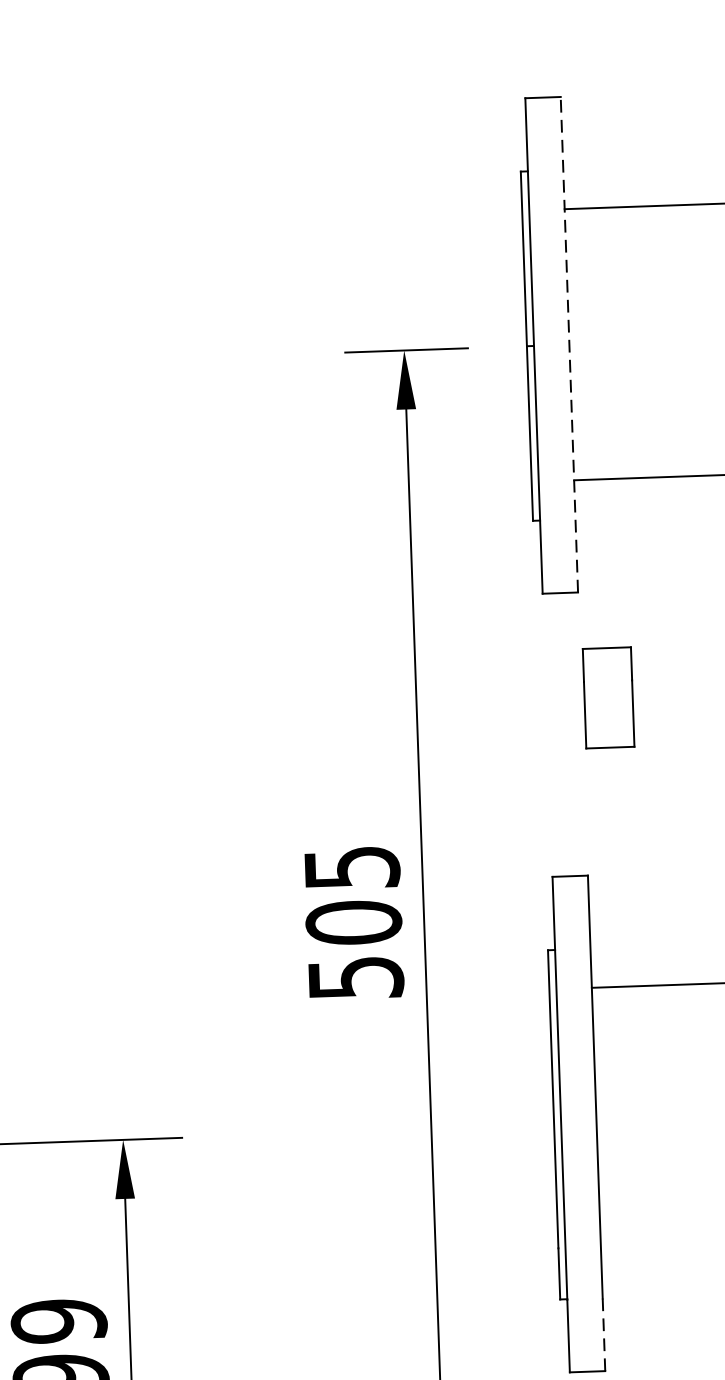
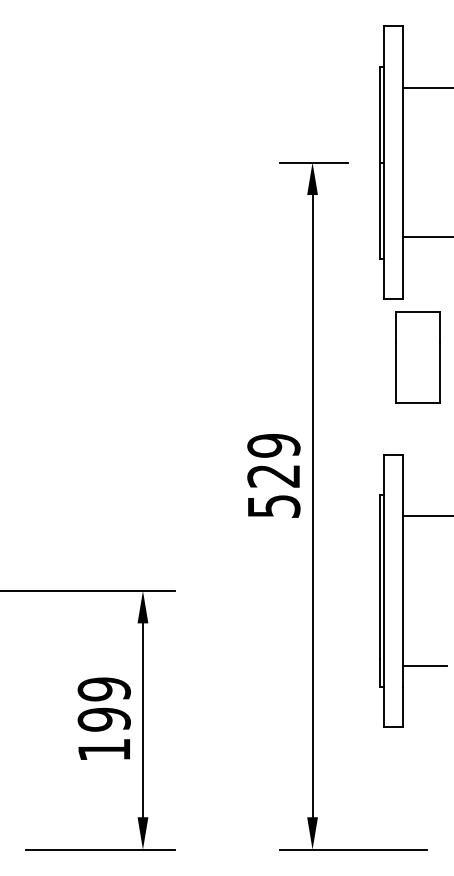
line: (569, 344) -> (403, 162), dashed -> solid
part: (607, 698) -> (417, 357), size x1.67
text: (352, 894) -> (273, 460), 505 -> 529
line: (639, 1257) -> (424, 665), added
line: (604, 1335) -> (403, 707), dashed -> solid

